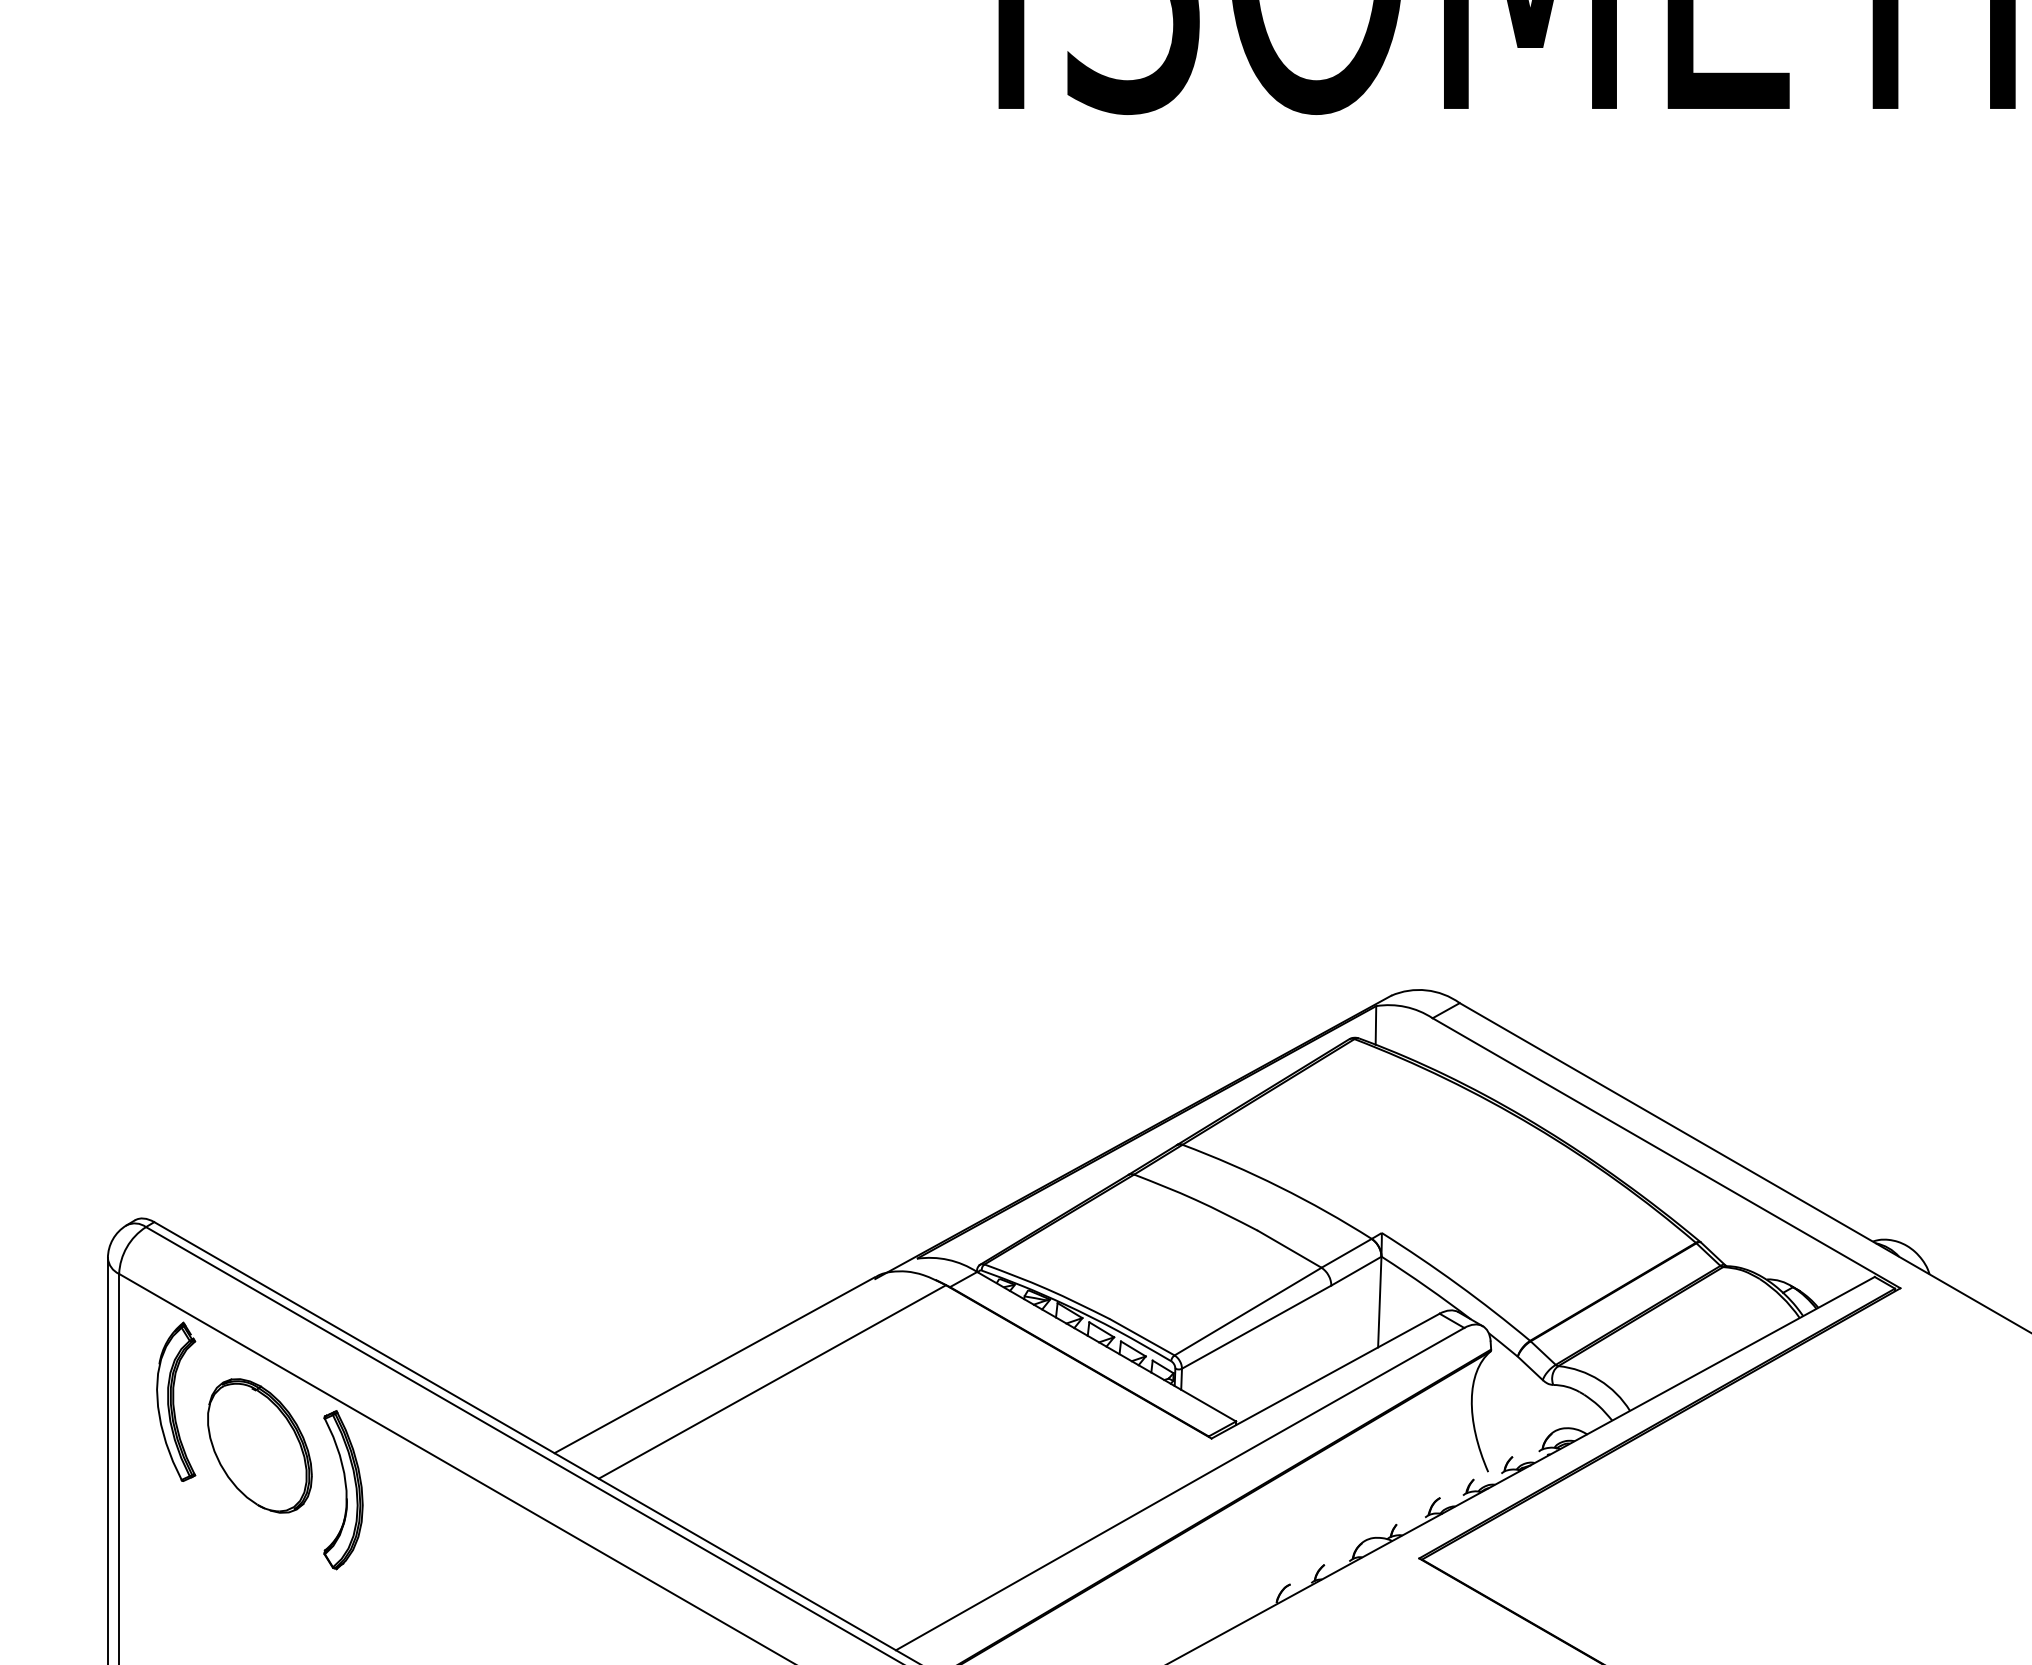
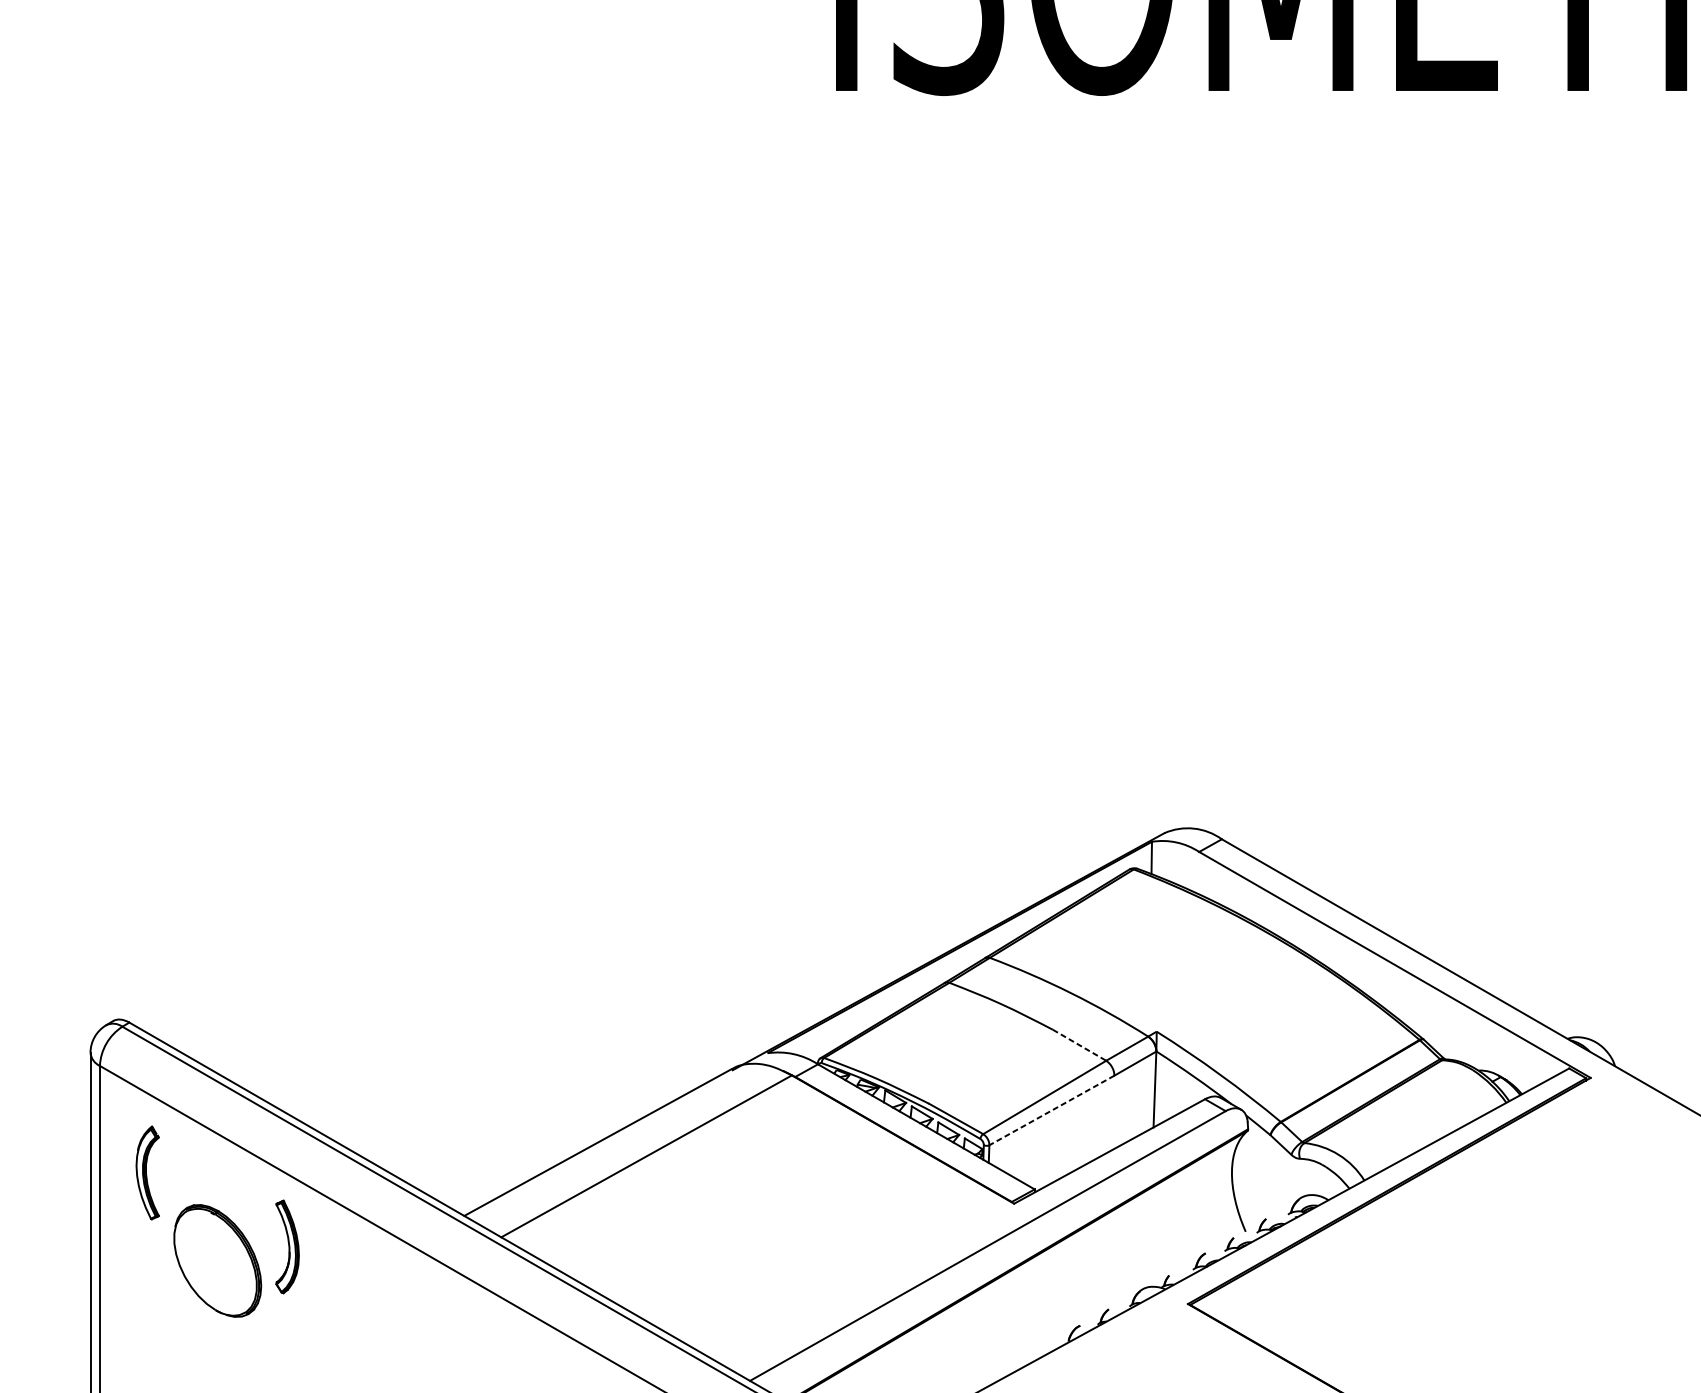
line: (1289, 1249) -> (1079, 1045), solid -> dashed
line: (1256, 1327) -> (1051, 1110), solid -> dashed
part: (176, 1401) -> (147, 1172), size x0.7
part: (259, 1445) -> (217, 1260), moved
part: (343, 1490) -> (287, 1247), size x0.7

